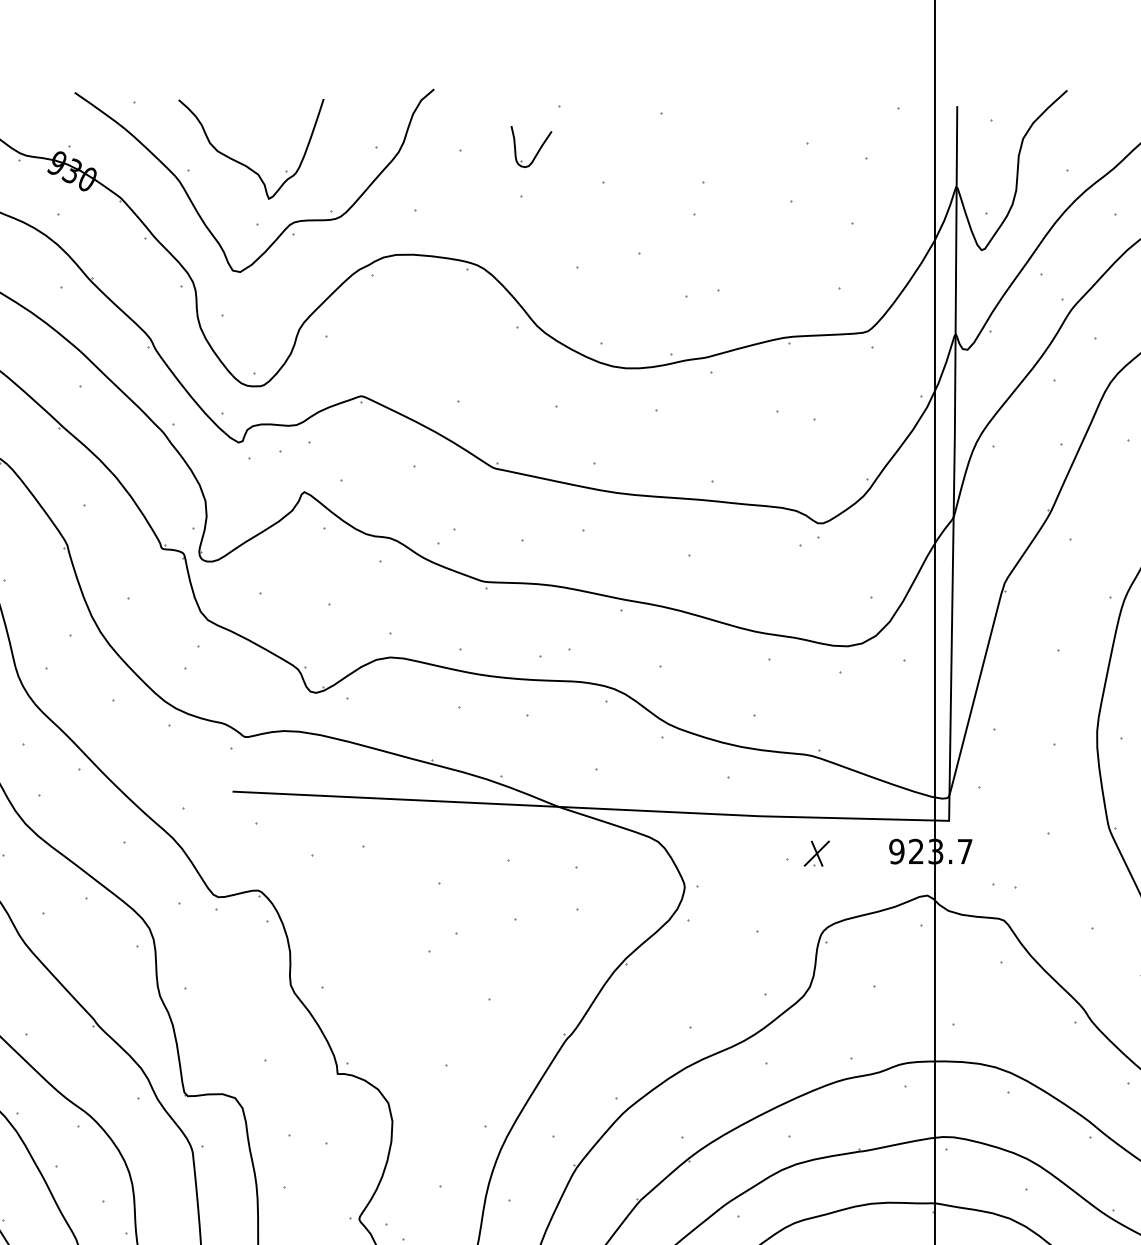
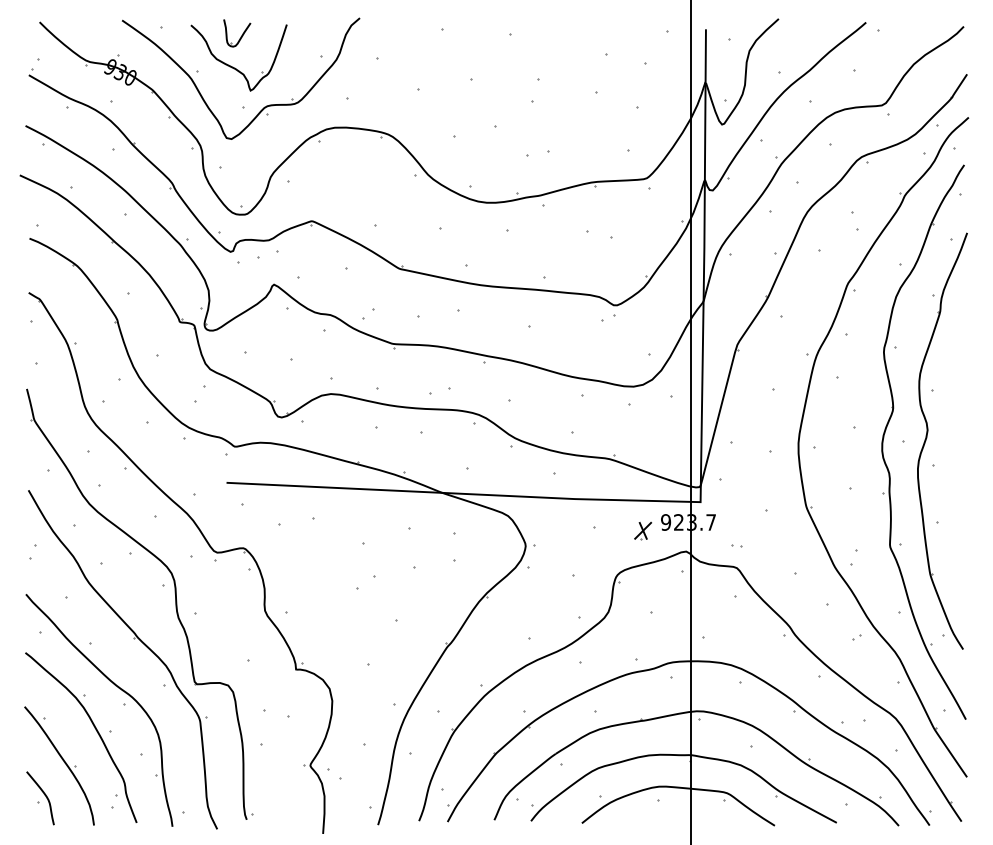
part: (531, 147) -> (237, 33), moved
part: (817, 853) -> (643, 530), moved
part: (1003, 886) -> (736, 545), size x0.62

